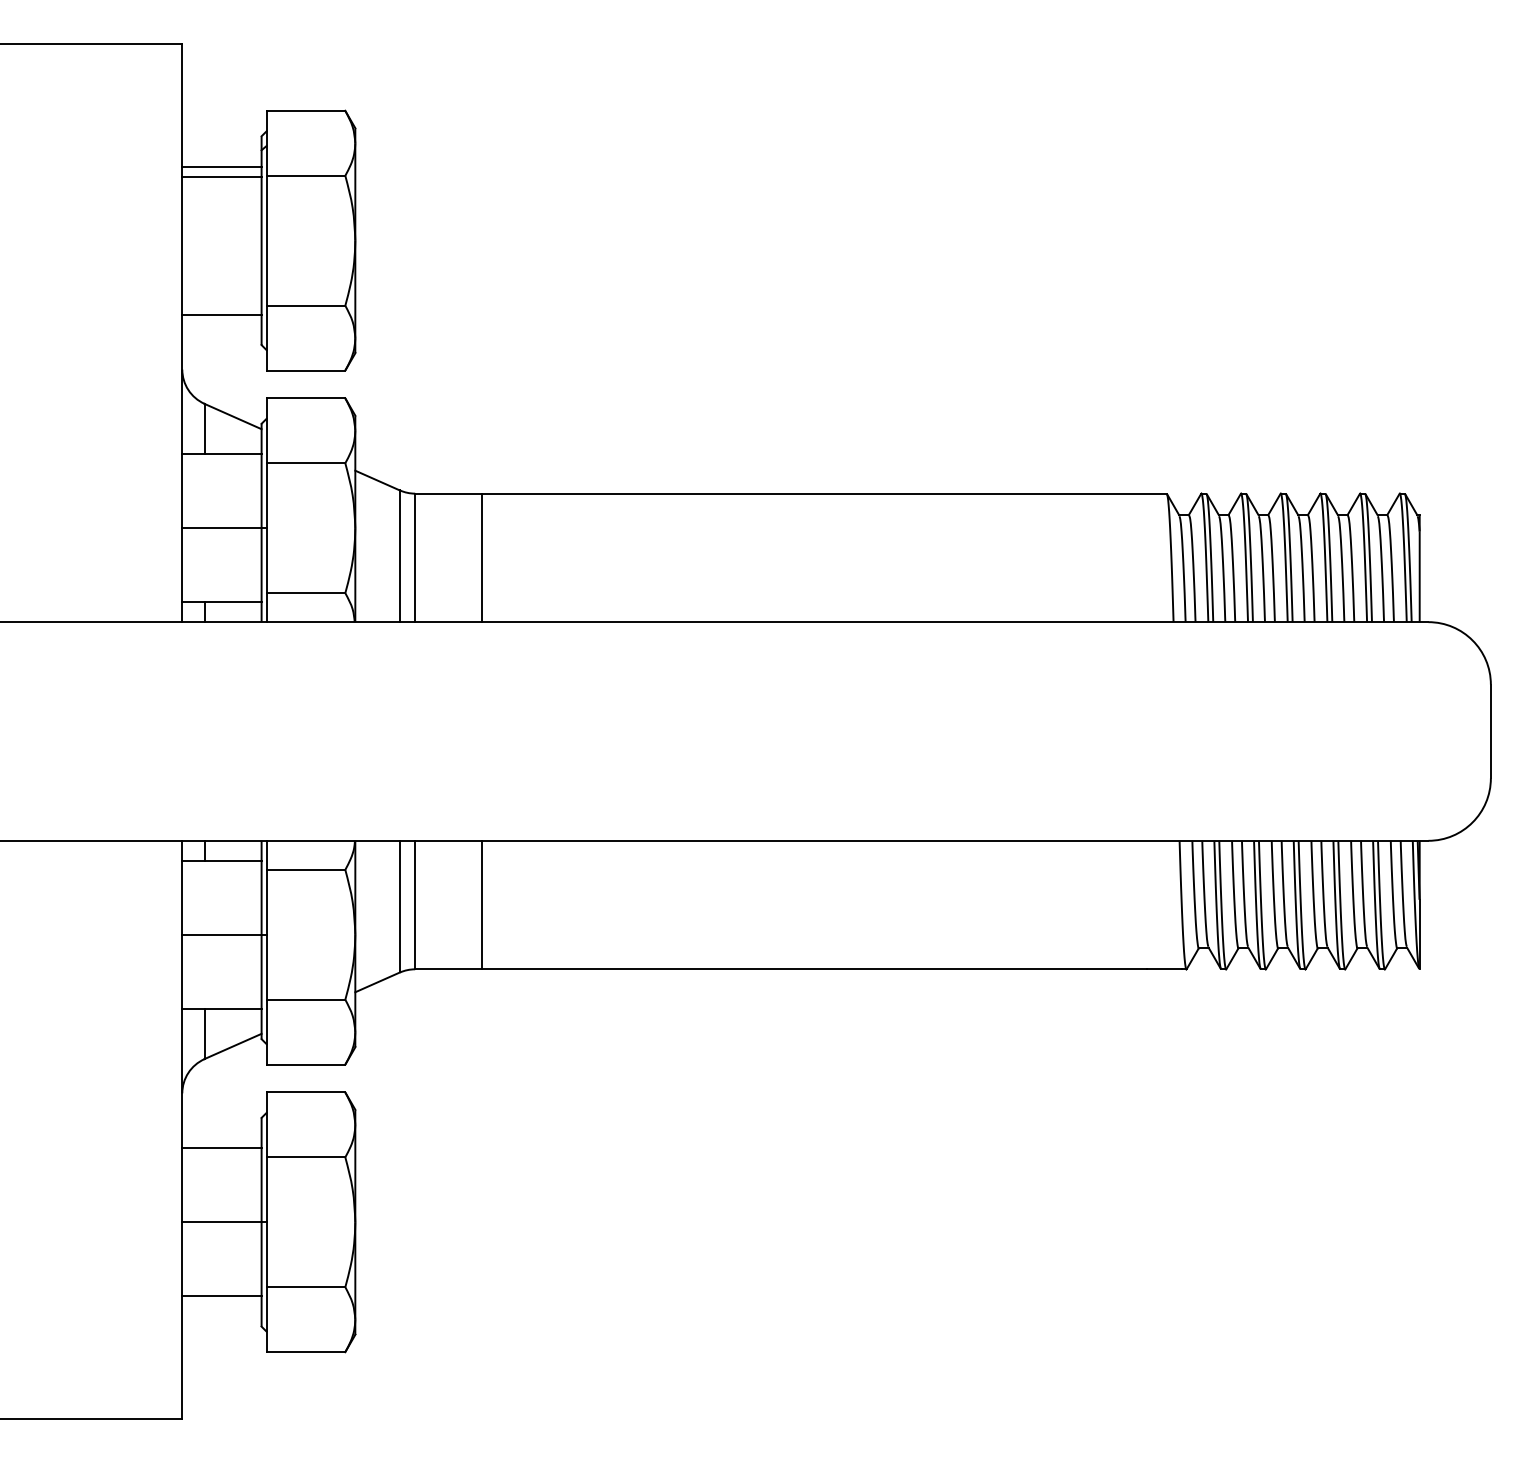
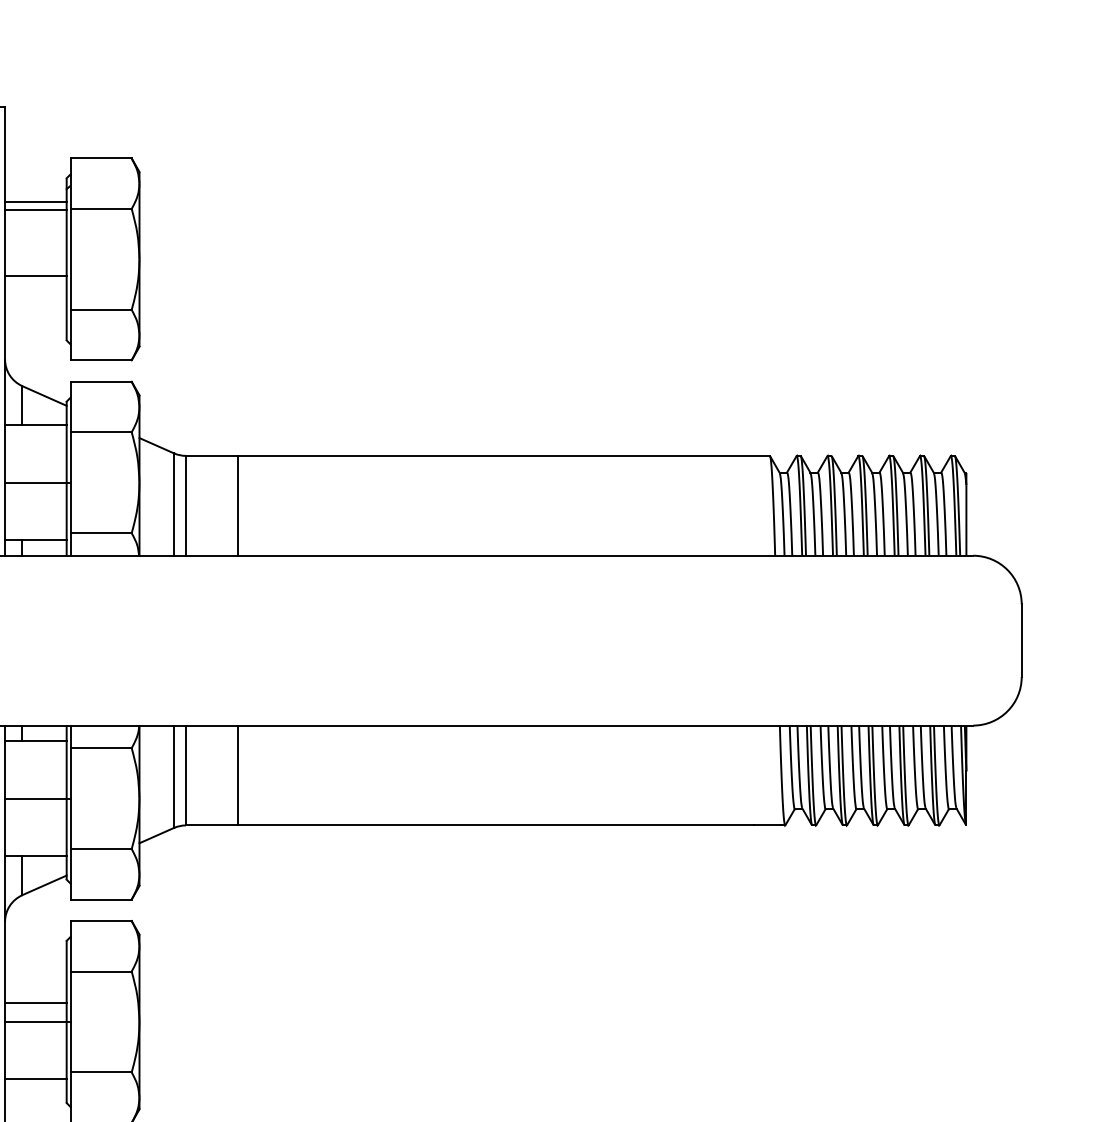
line: (221, 314) -> (35, 276), moved
line: (221, 1148) -> (35, 1002), moved

